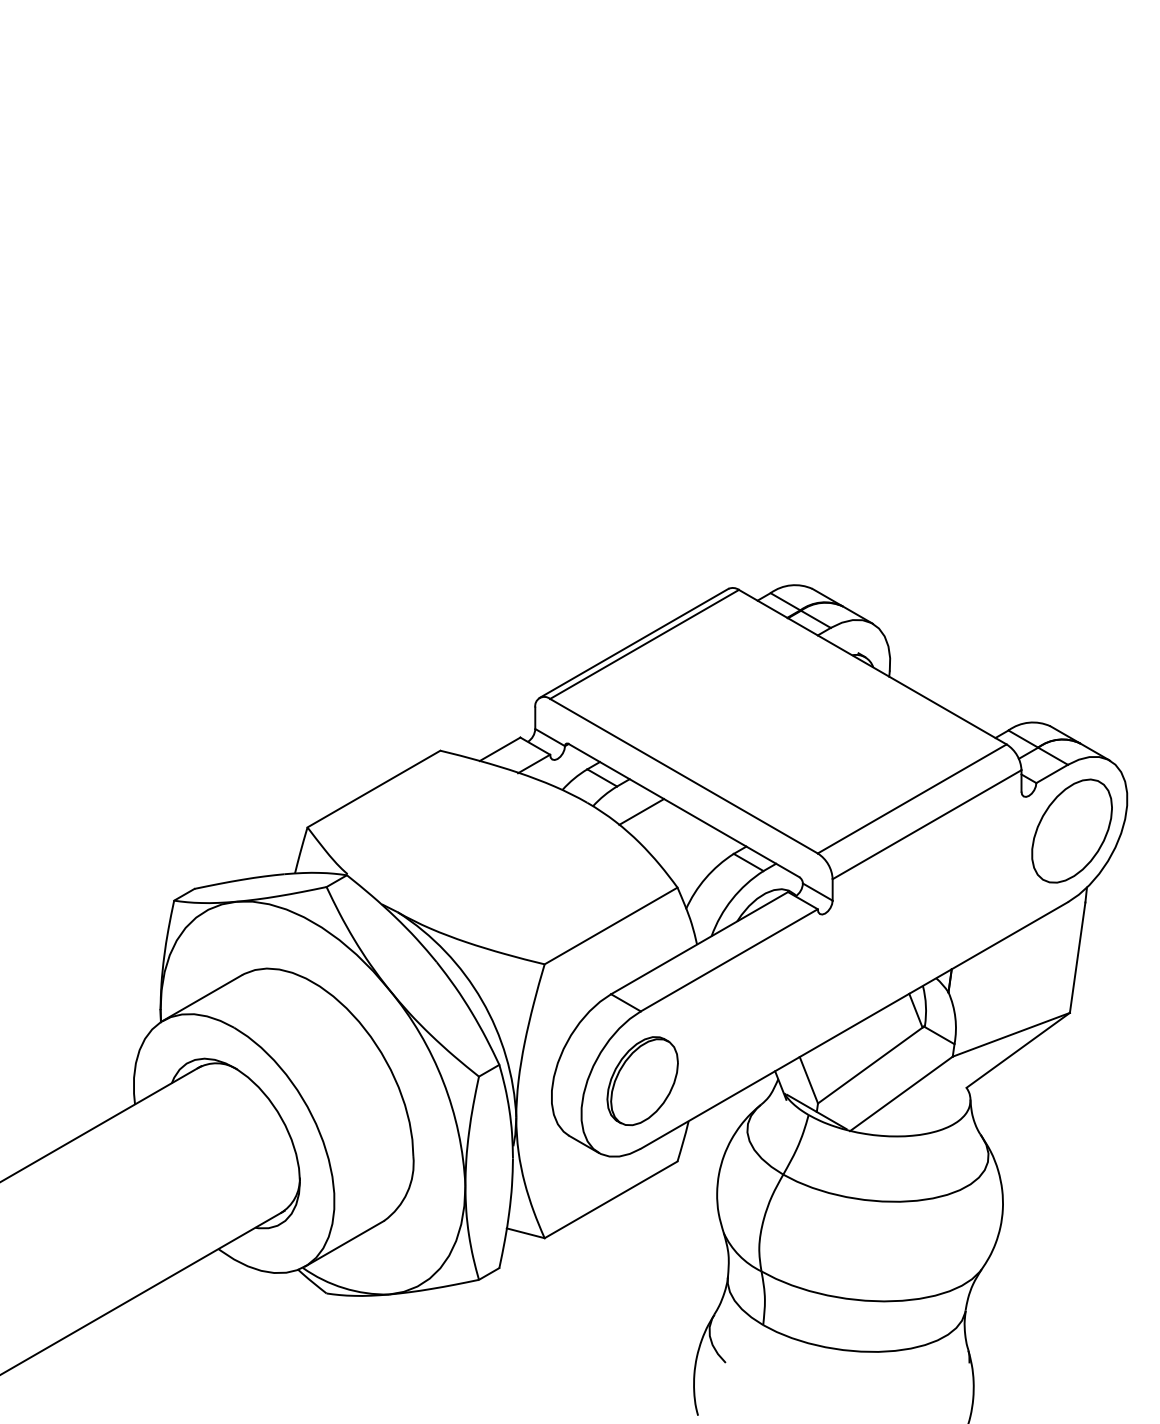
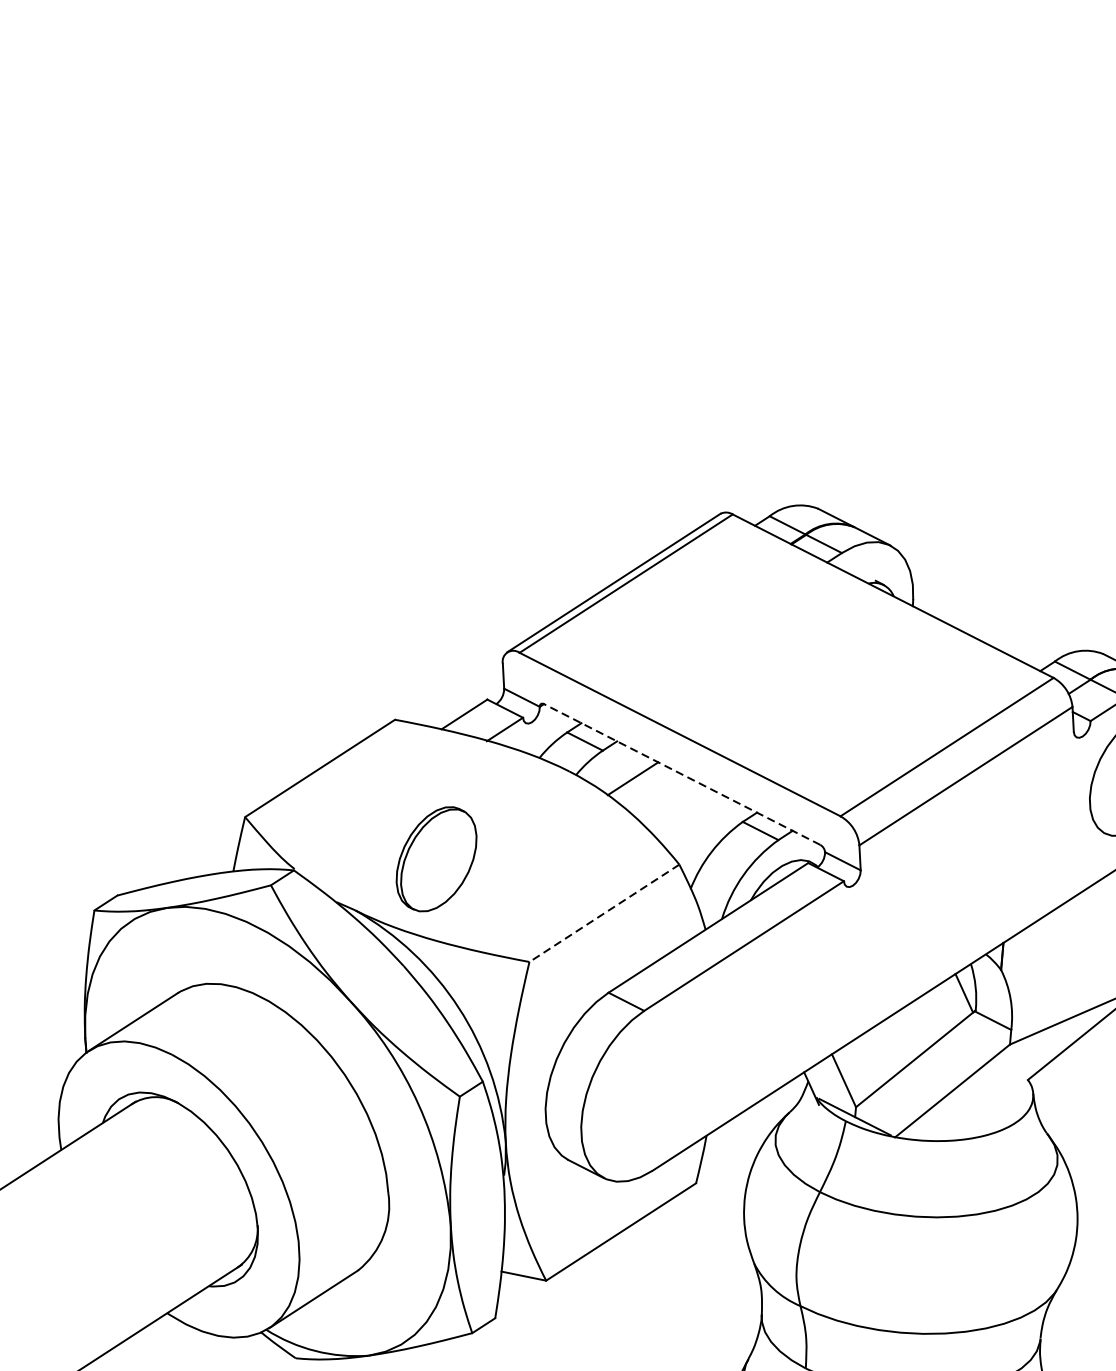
line: (683, 810) -> (681, 774), solid -> dashed
line: (611, 925) -> (604, 912), solid -> dashed
part: (642, 1081) -> (436, 859), moved

